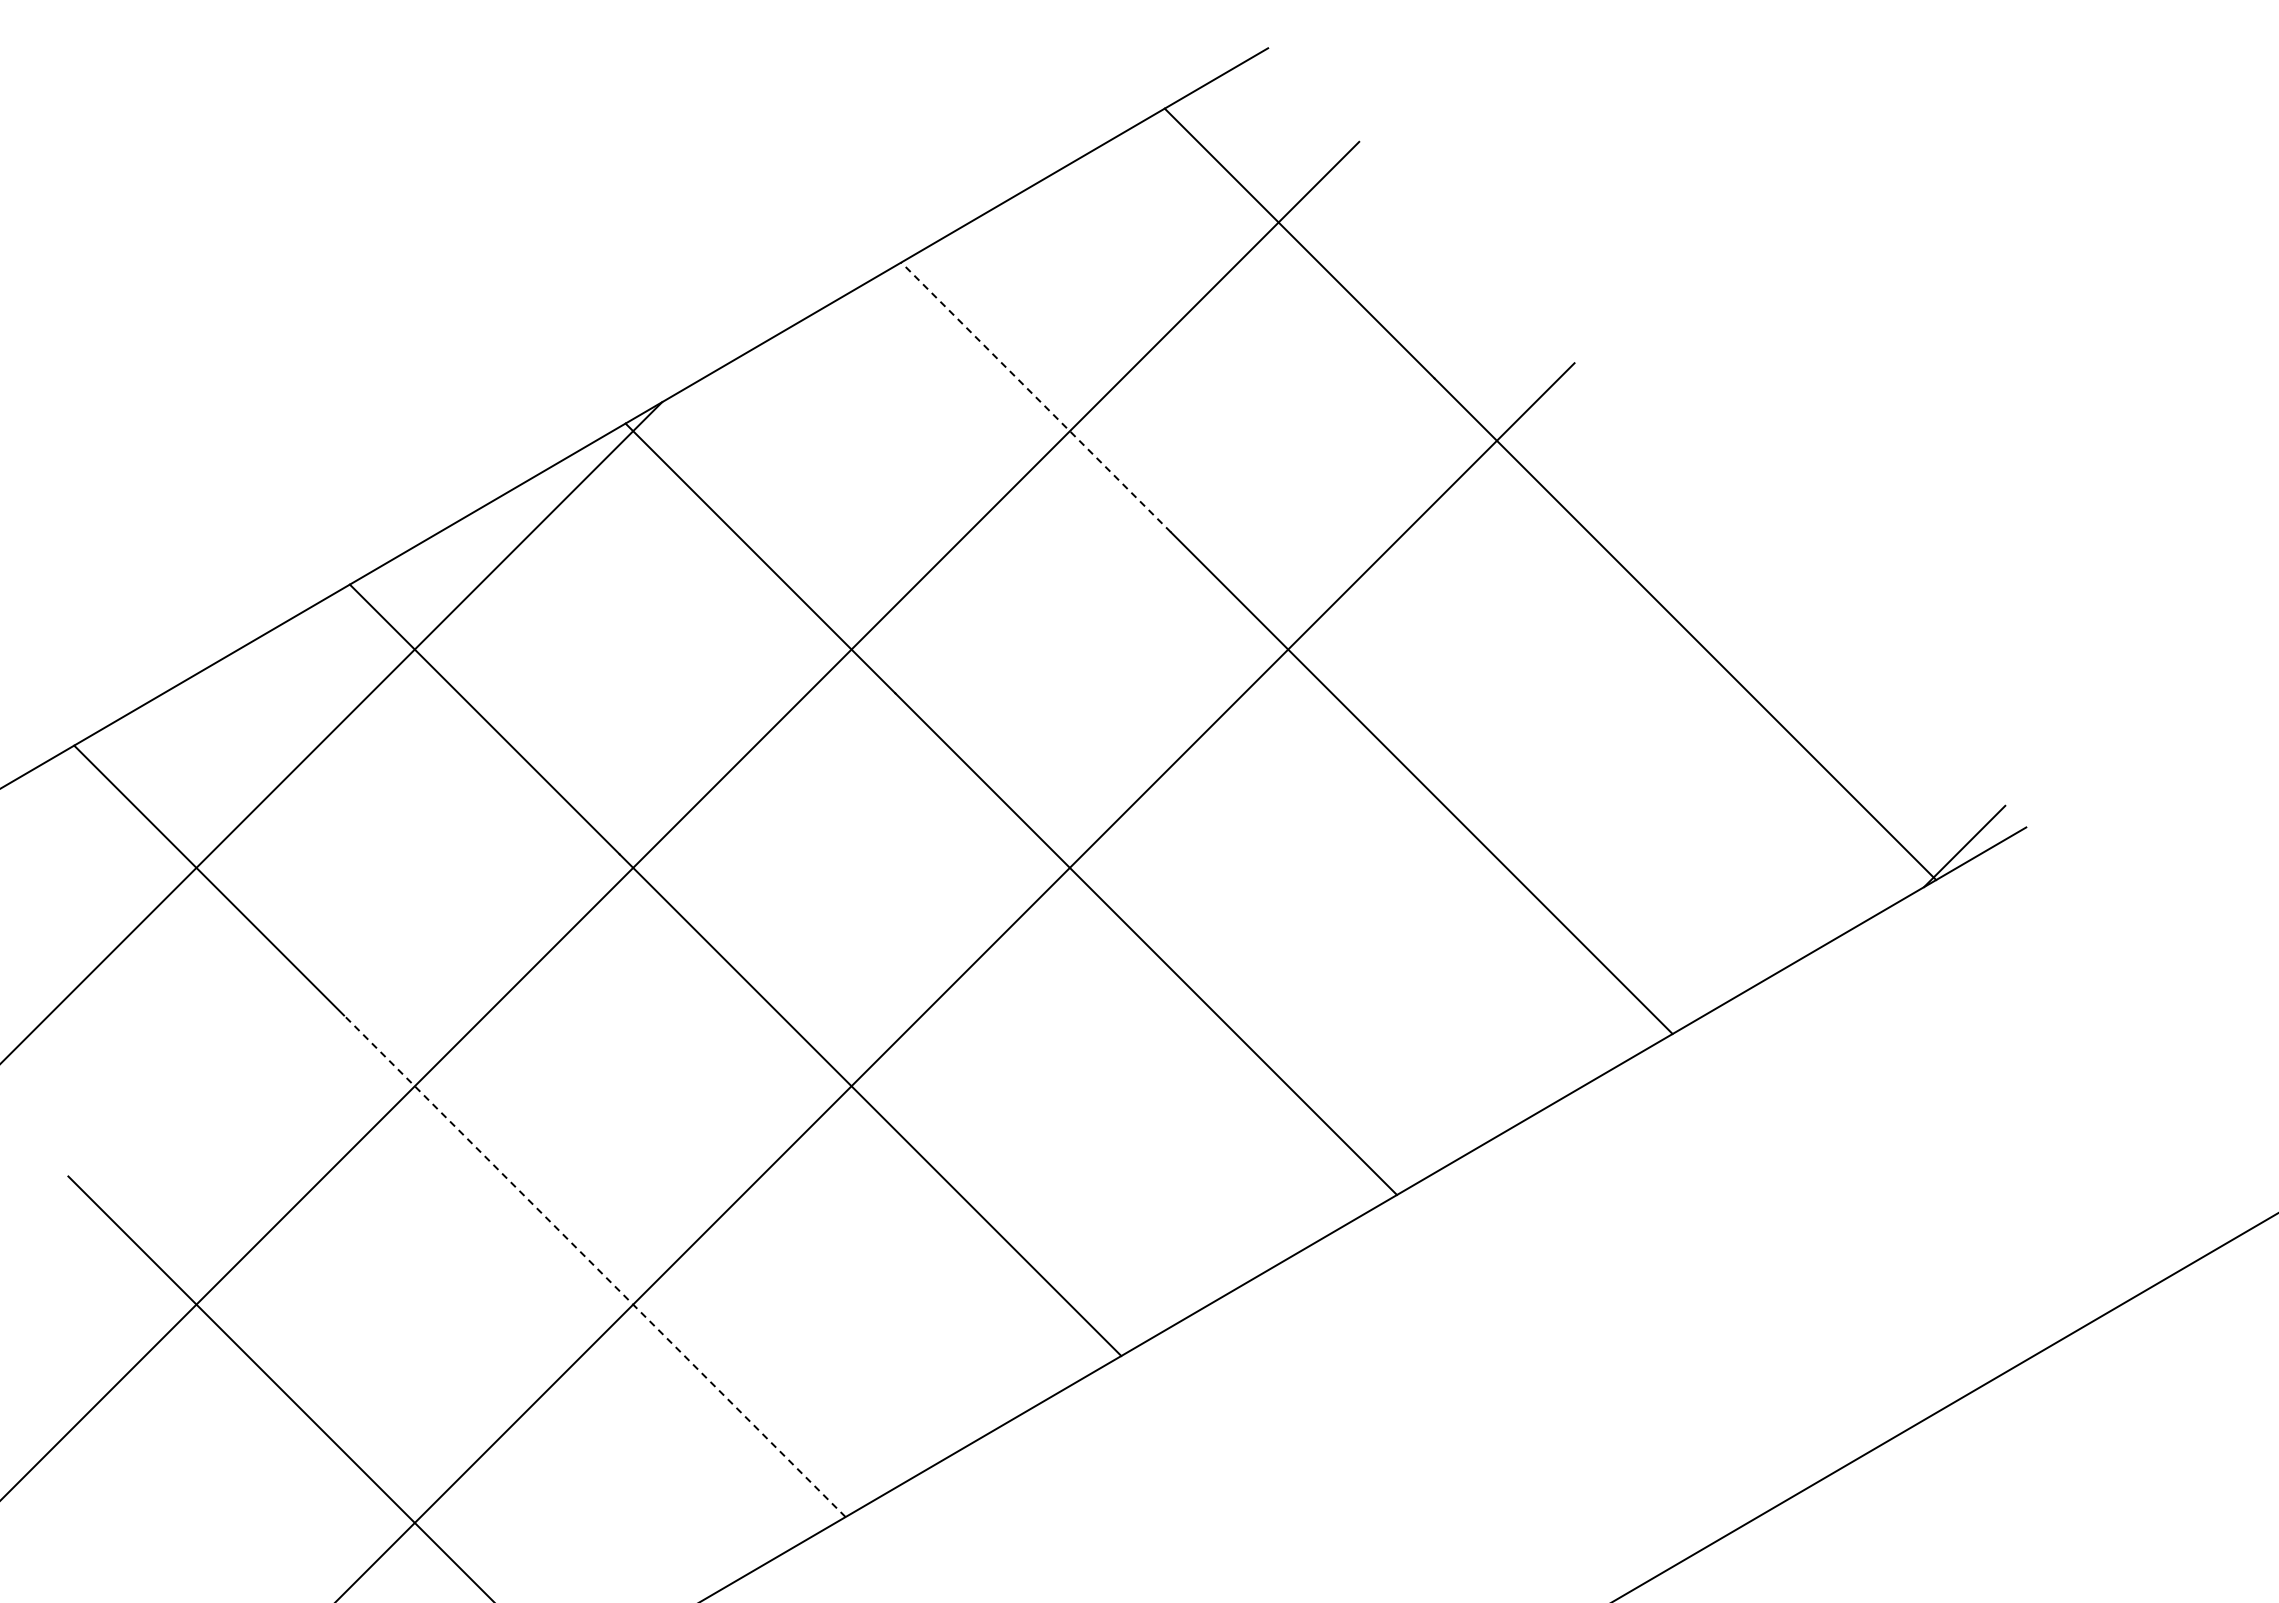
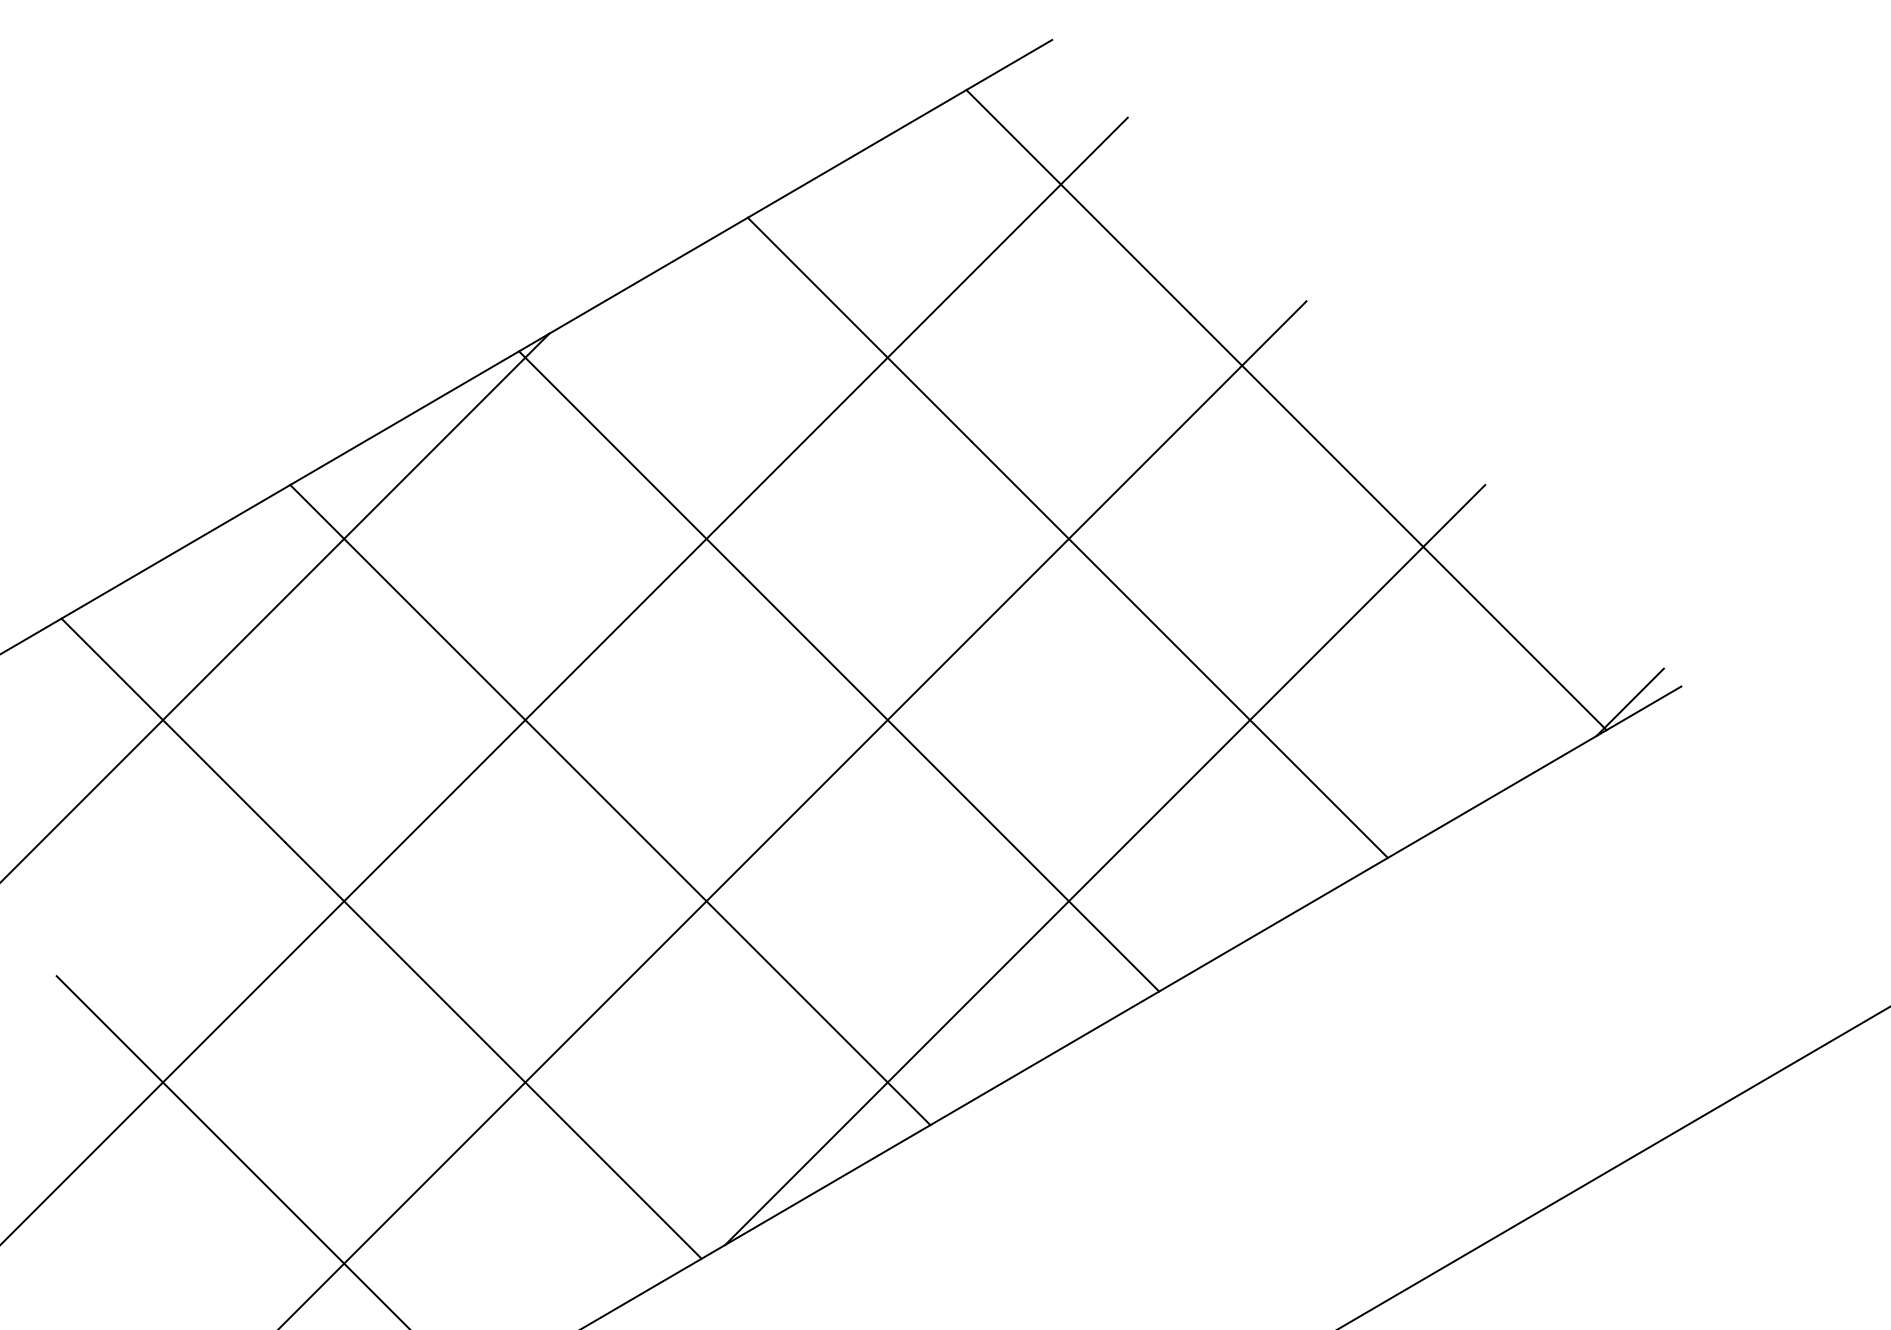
line: (1036, 397) -> (860, 329), dashed -> solid
line: (1331, 1042) -> (1104, 864), added
line: (594, 1266) -> (493, 1050), dashed -> solid

